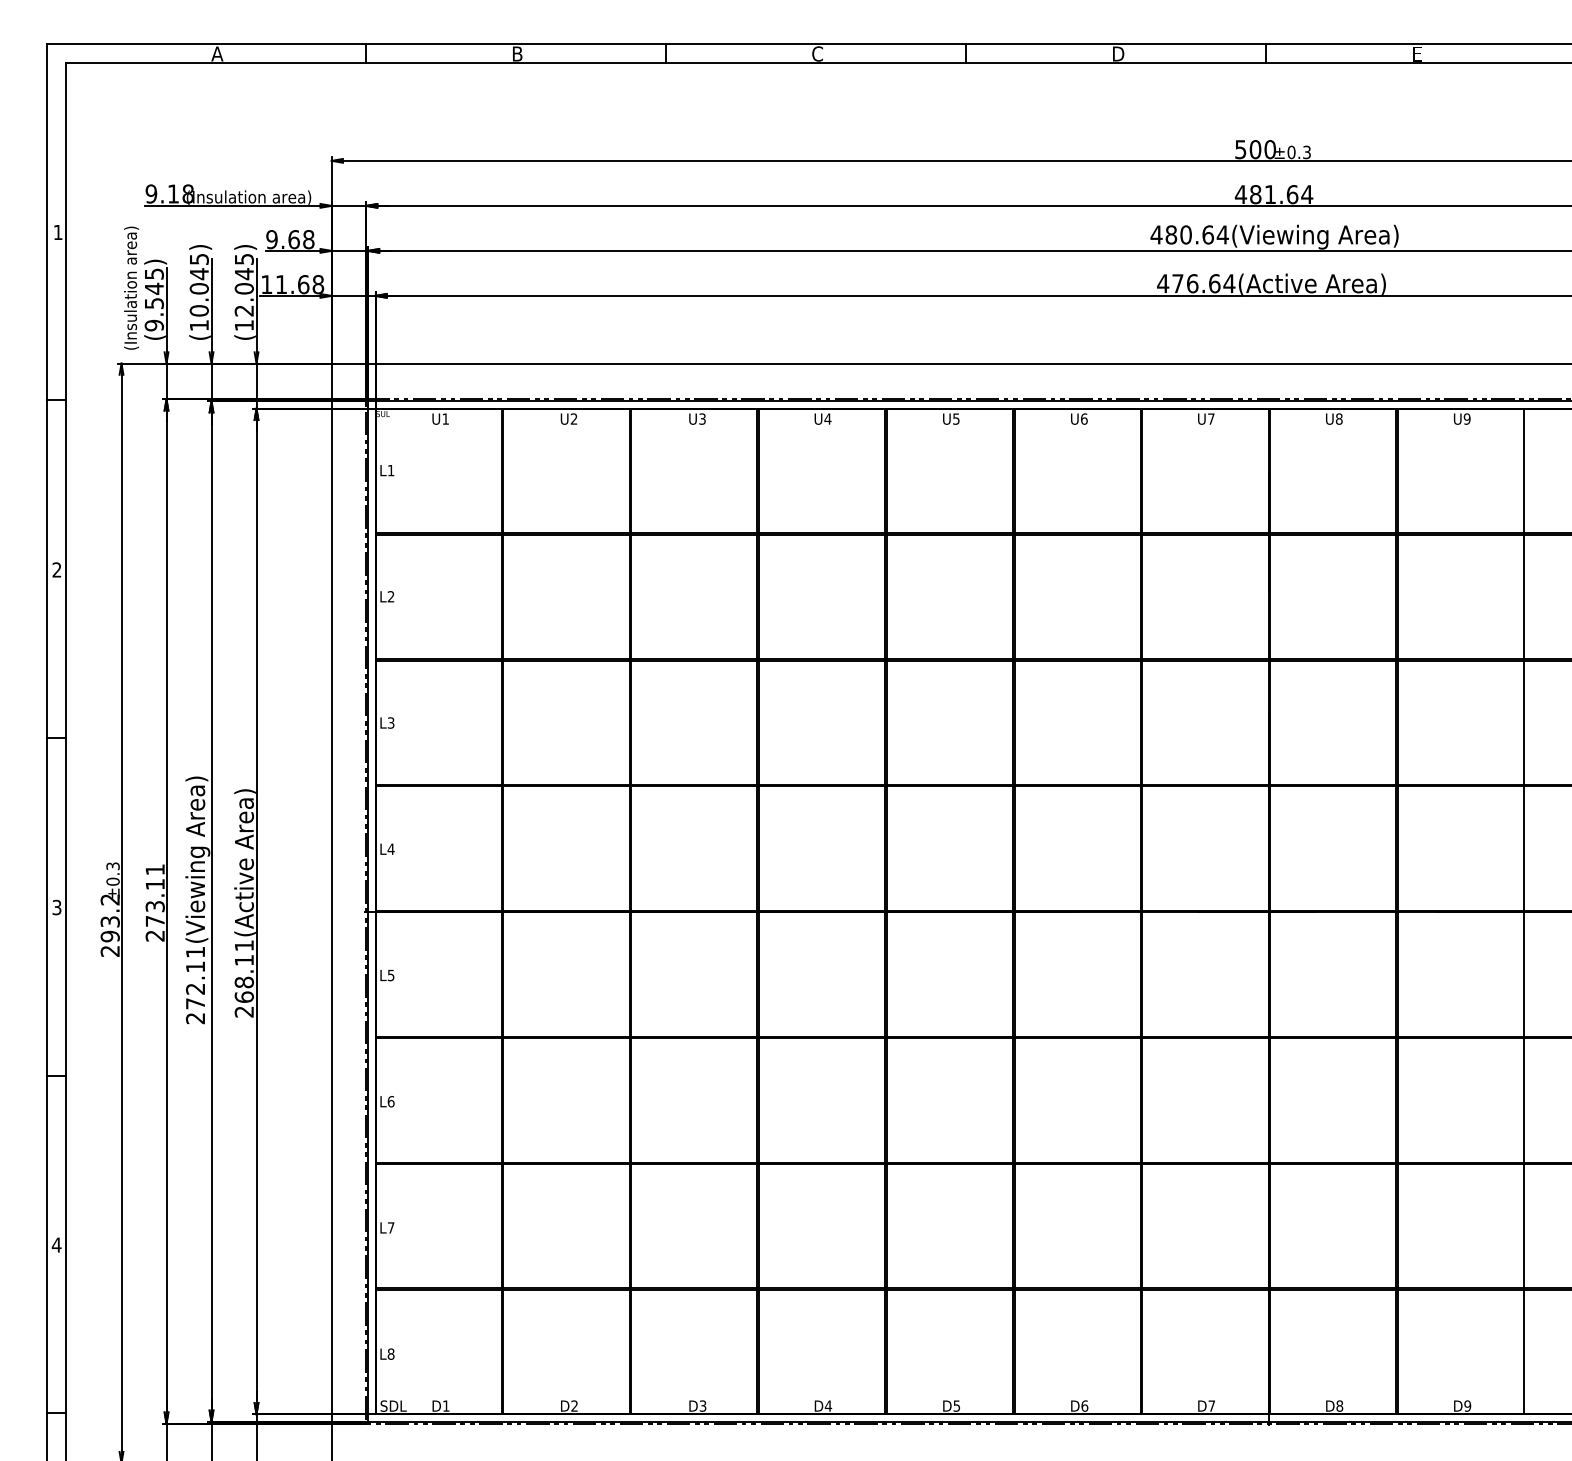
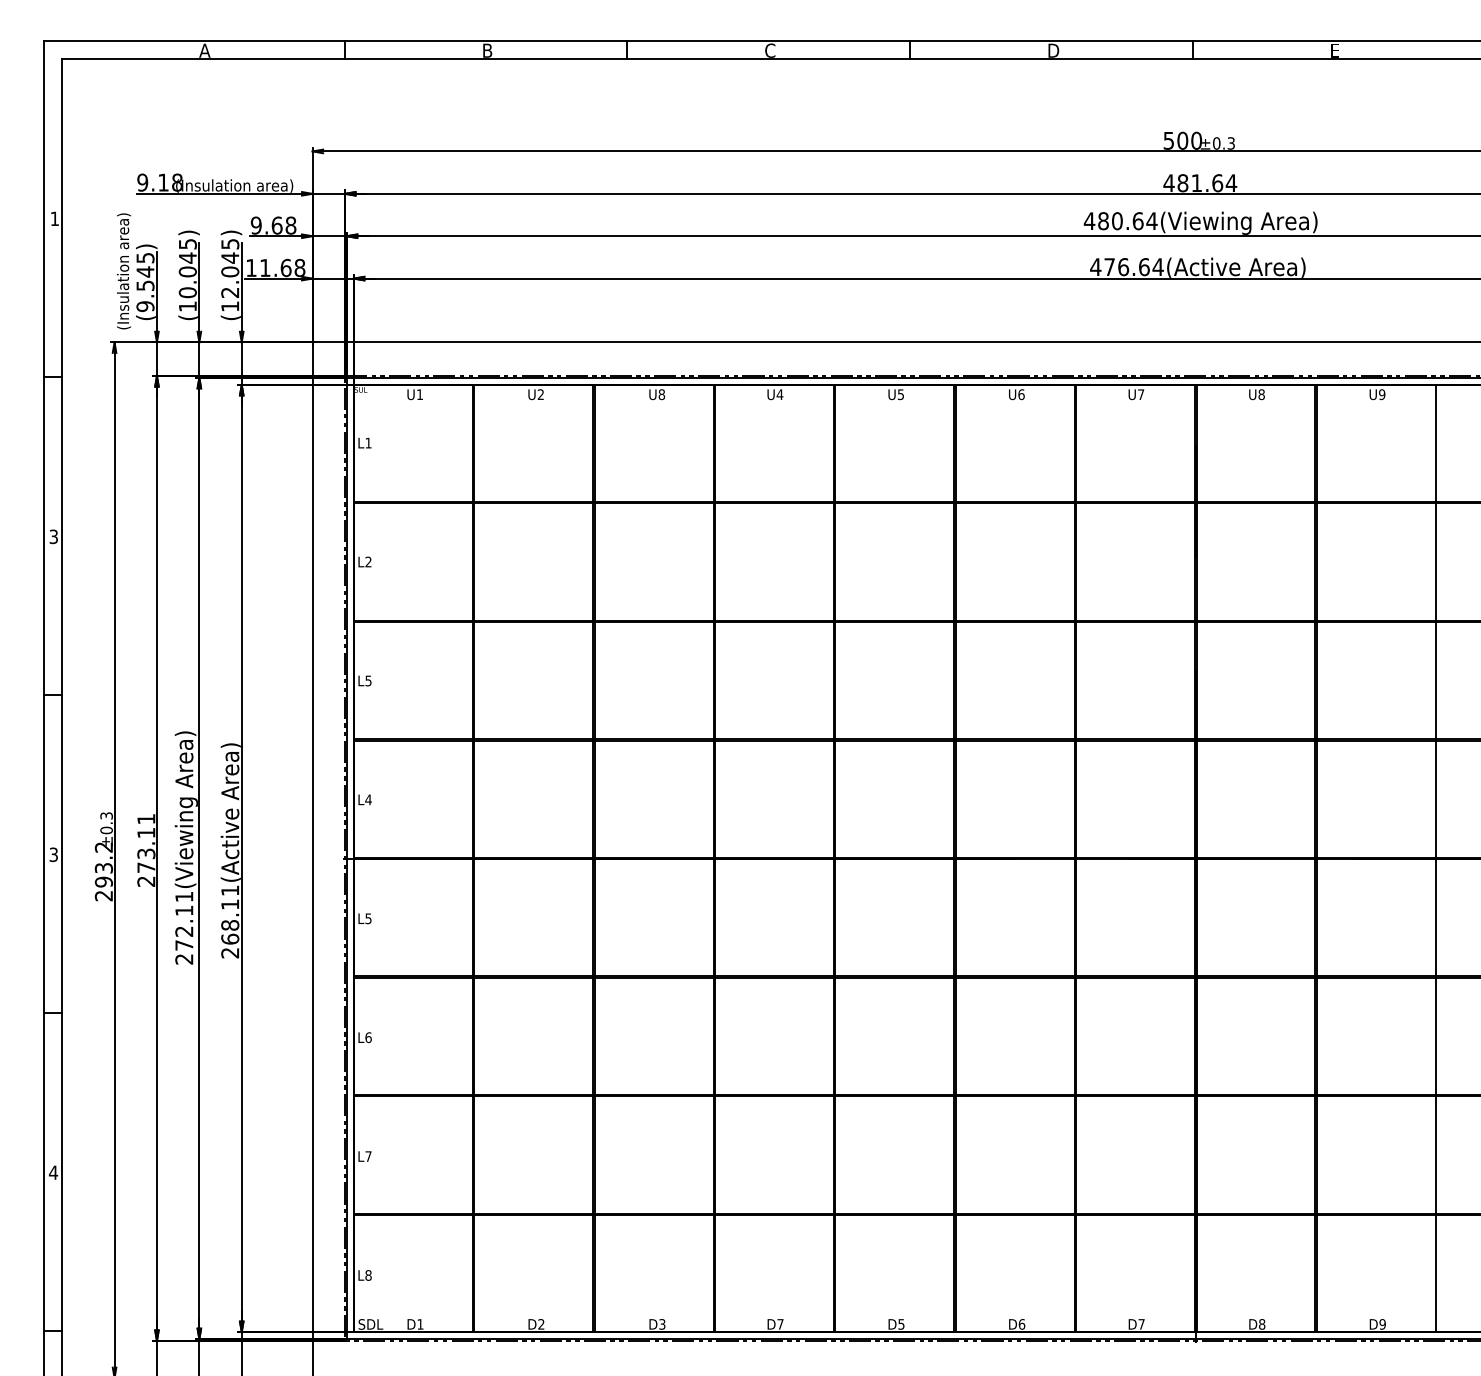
text: (702, 418) -> (661, 394), U3 -> U8
text: (56, 570) -> (53, 537), 2 -> 3
text: (391, 722) -> (368, 680), L3 -> L5
text: (828, 1406) -> (780, 1324), D4 -> D7

